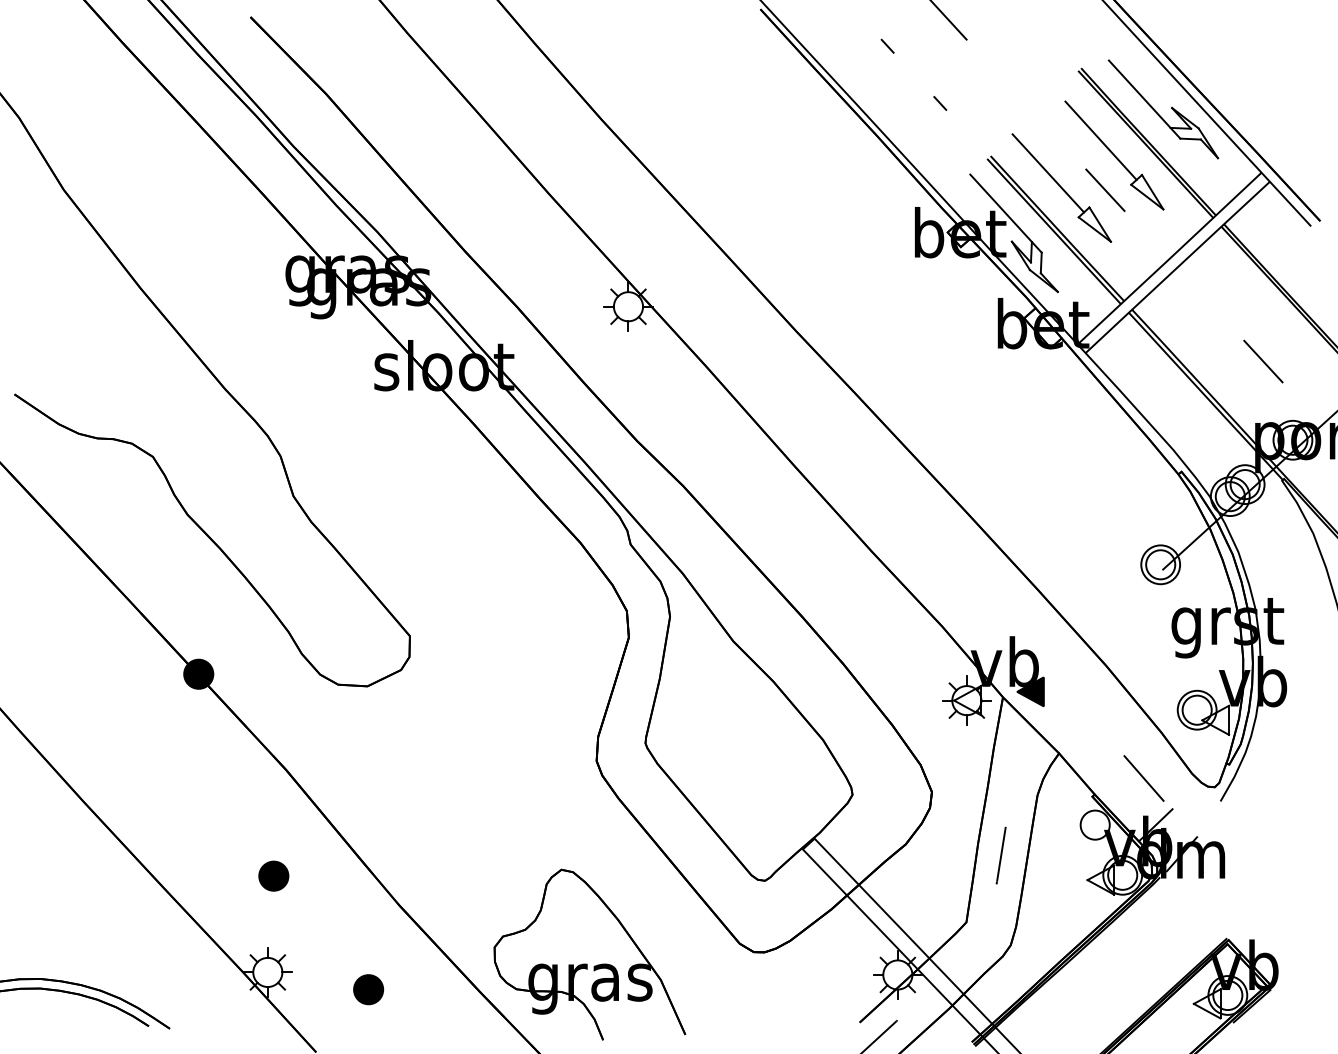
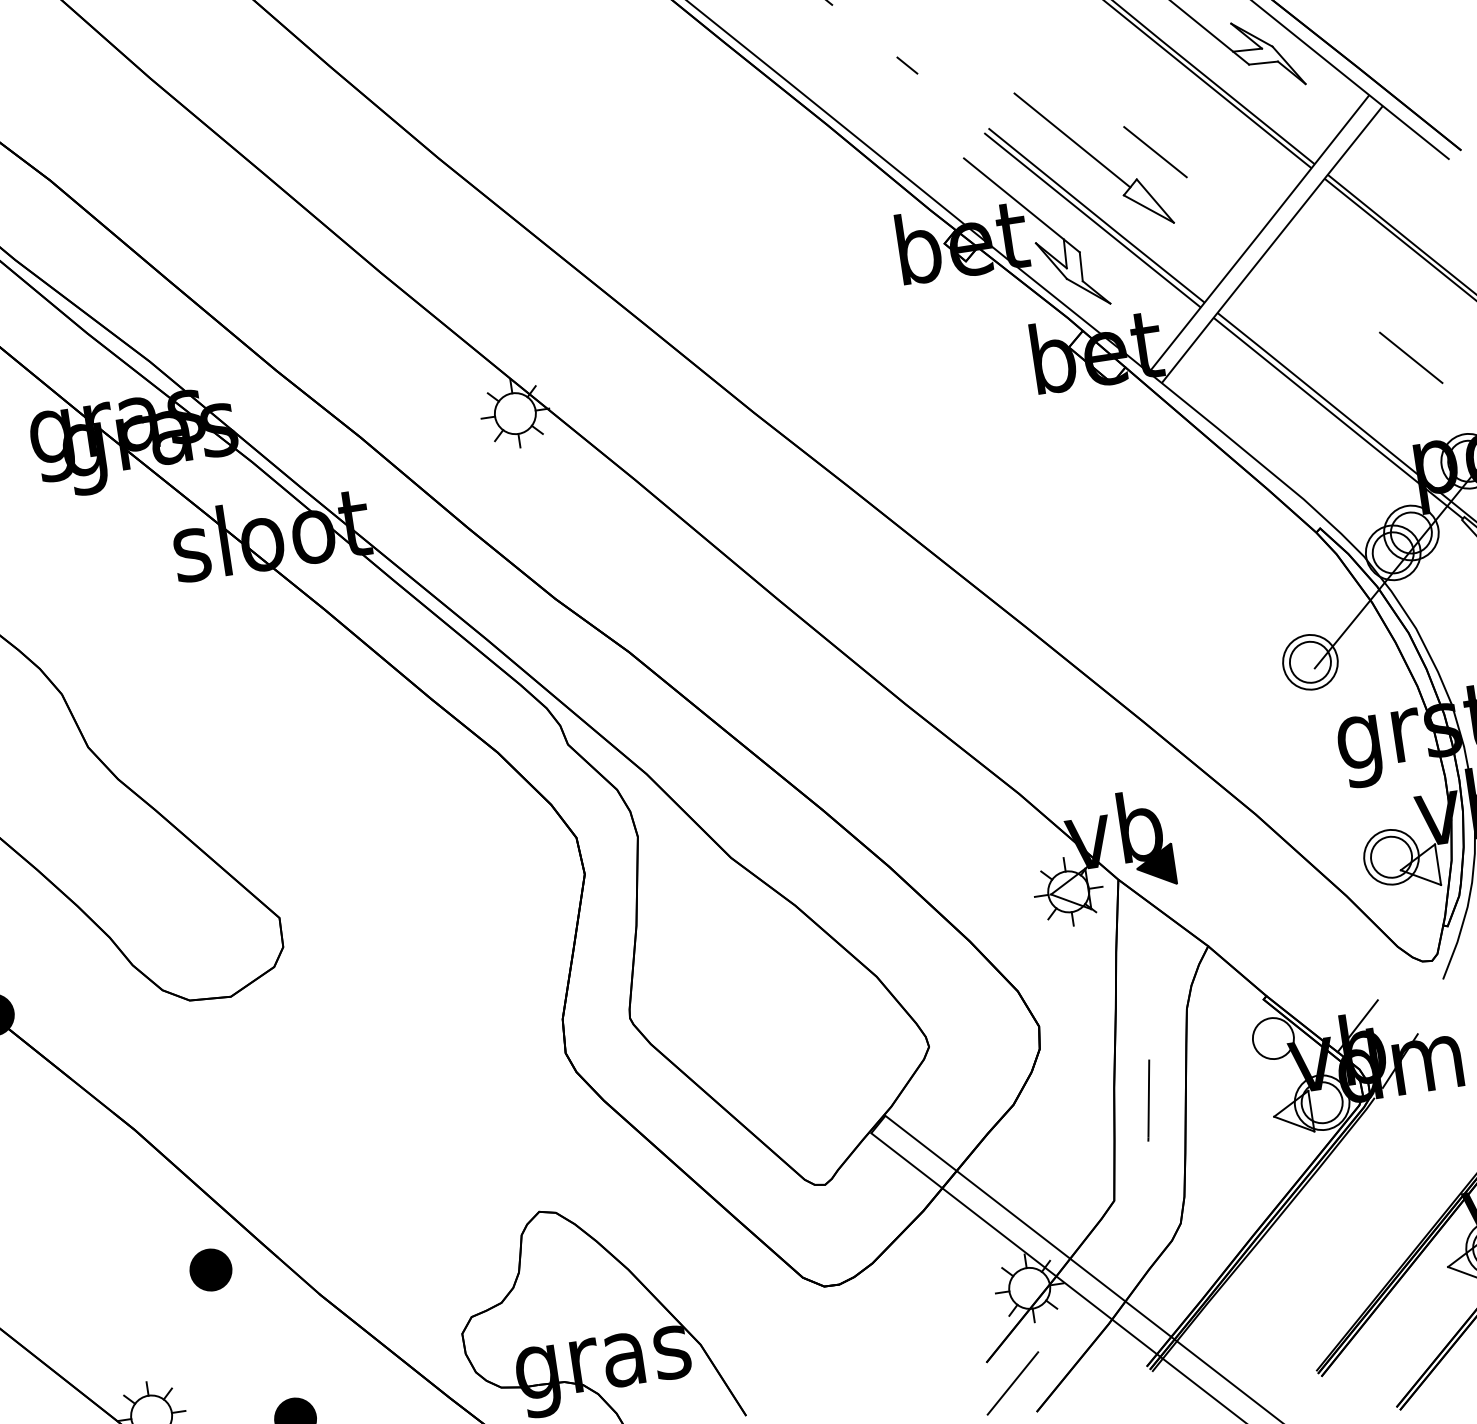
part: (1114, 155) -> (1160, 101), removed
line: (1143, 778) -> (1330, 963), removed
part: (273, 875) -> (210, 1269), moved

